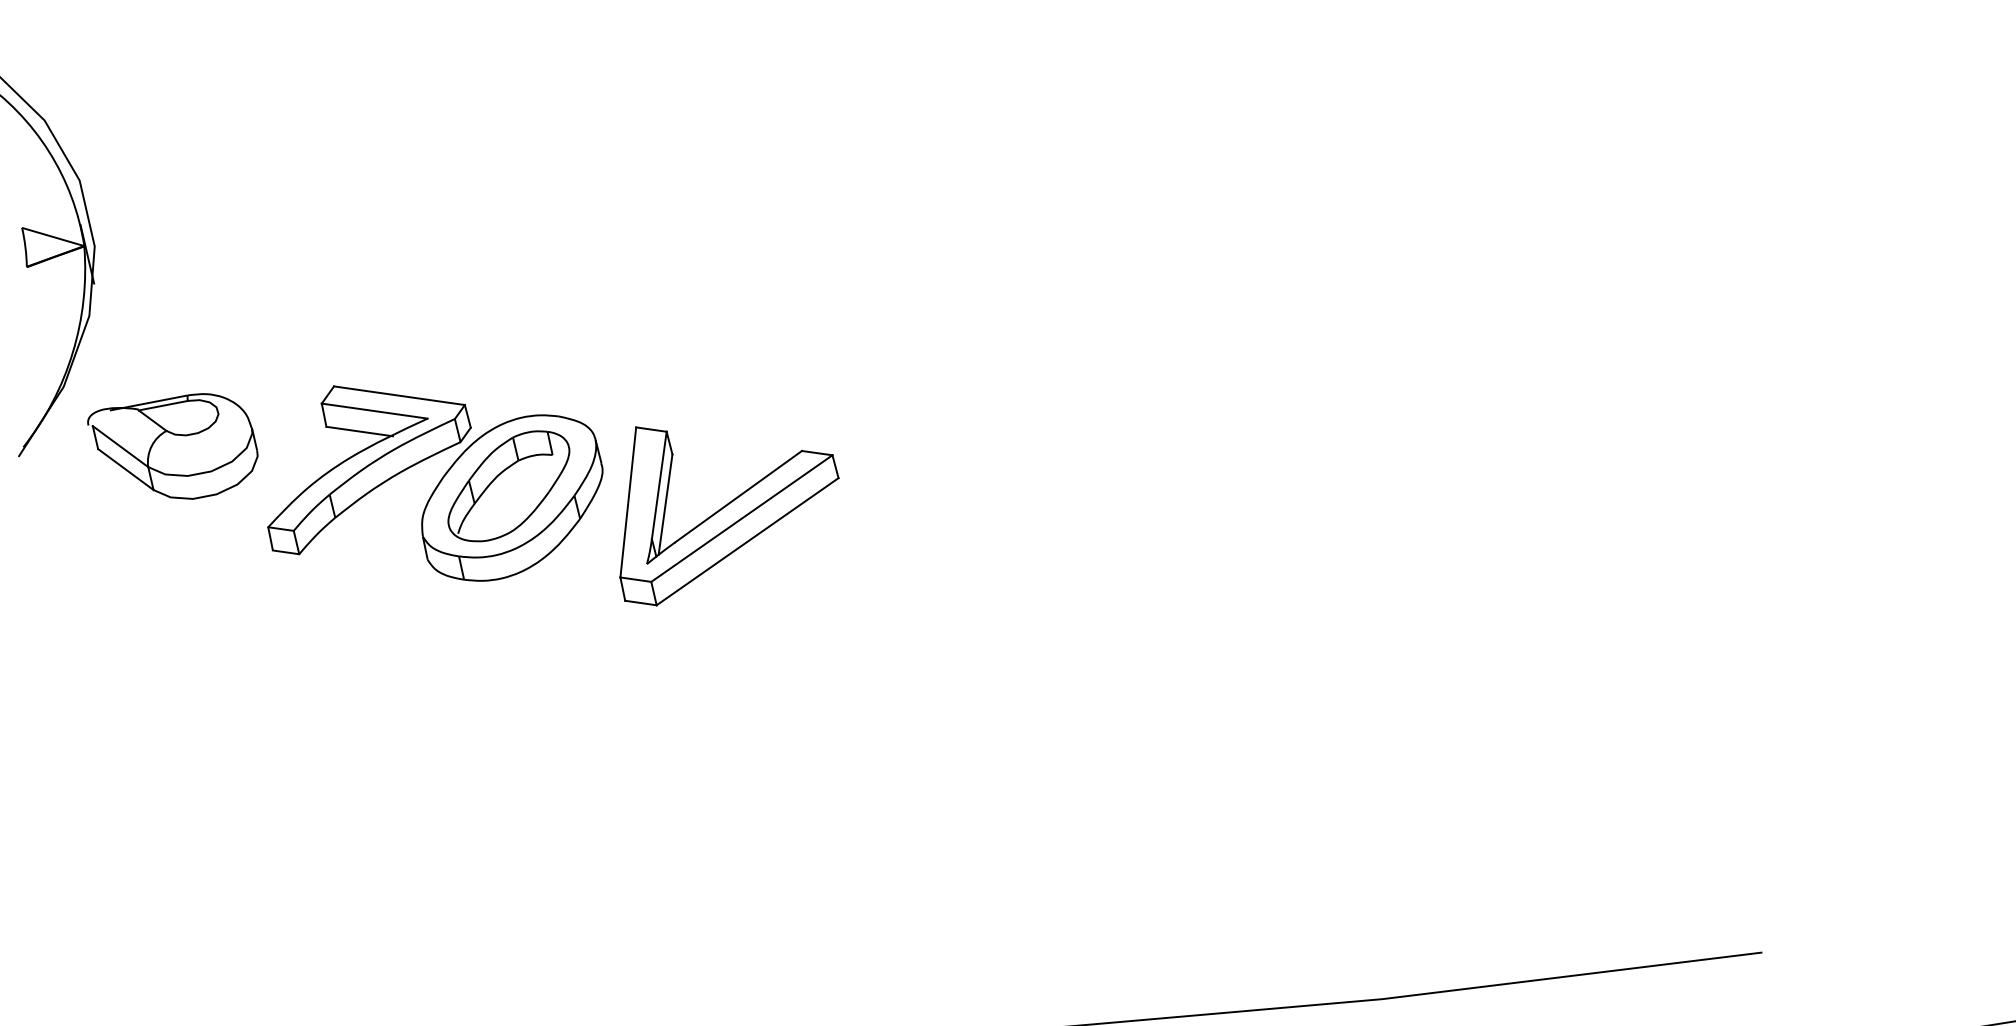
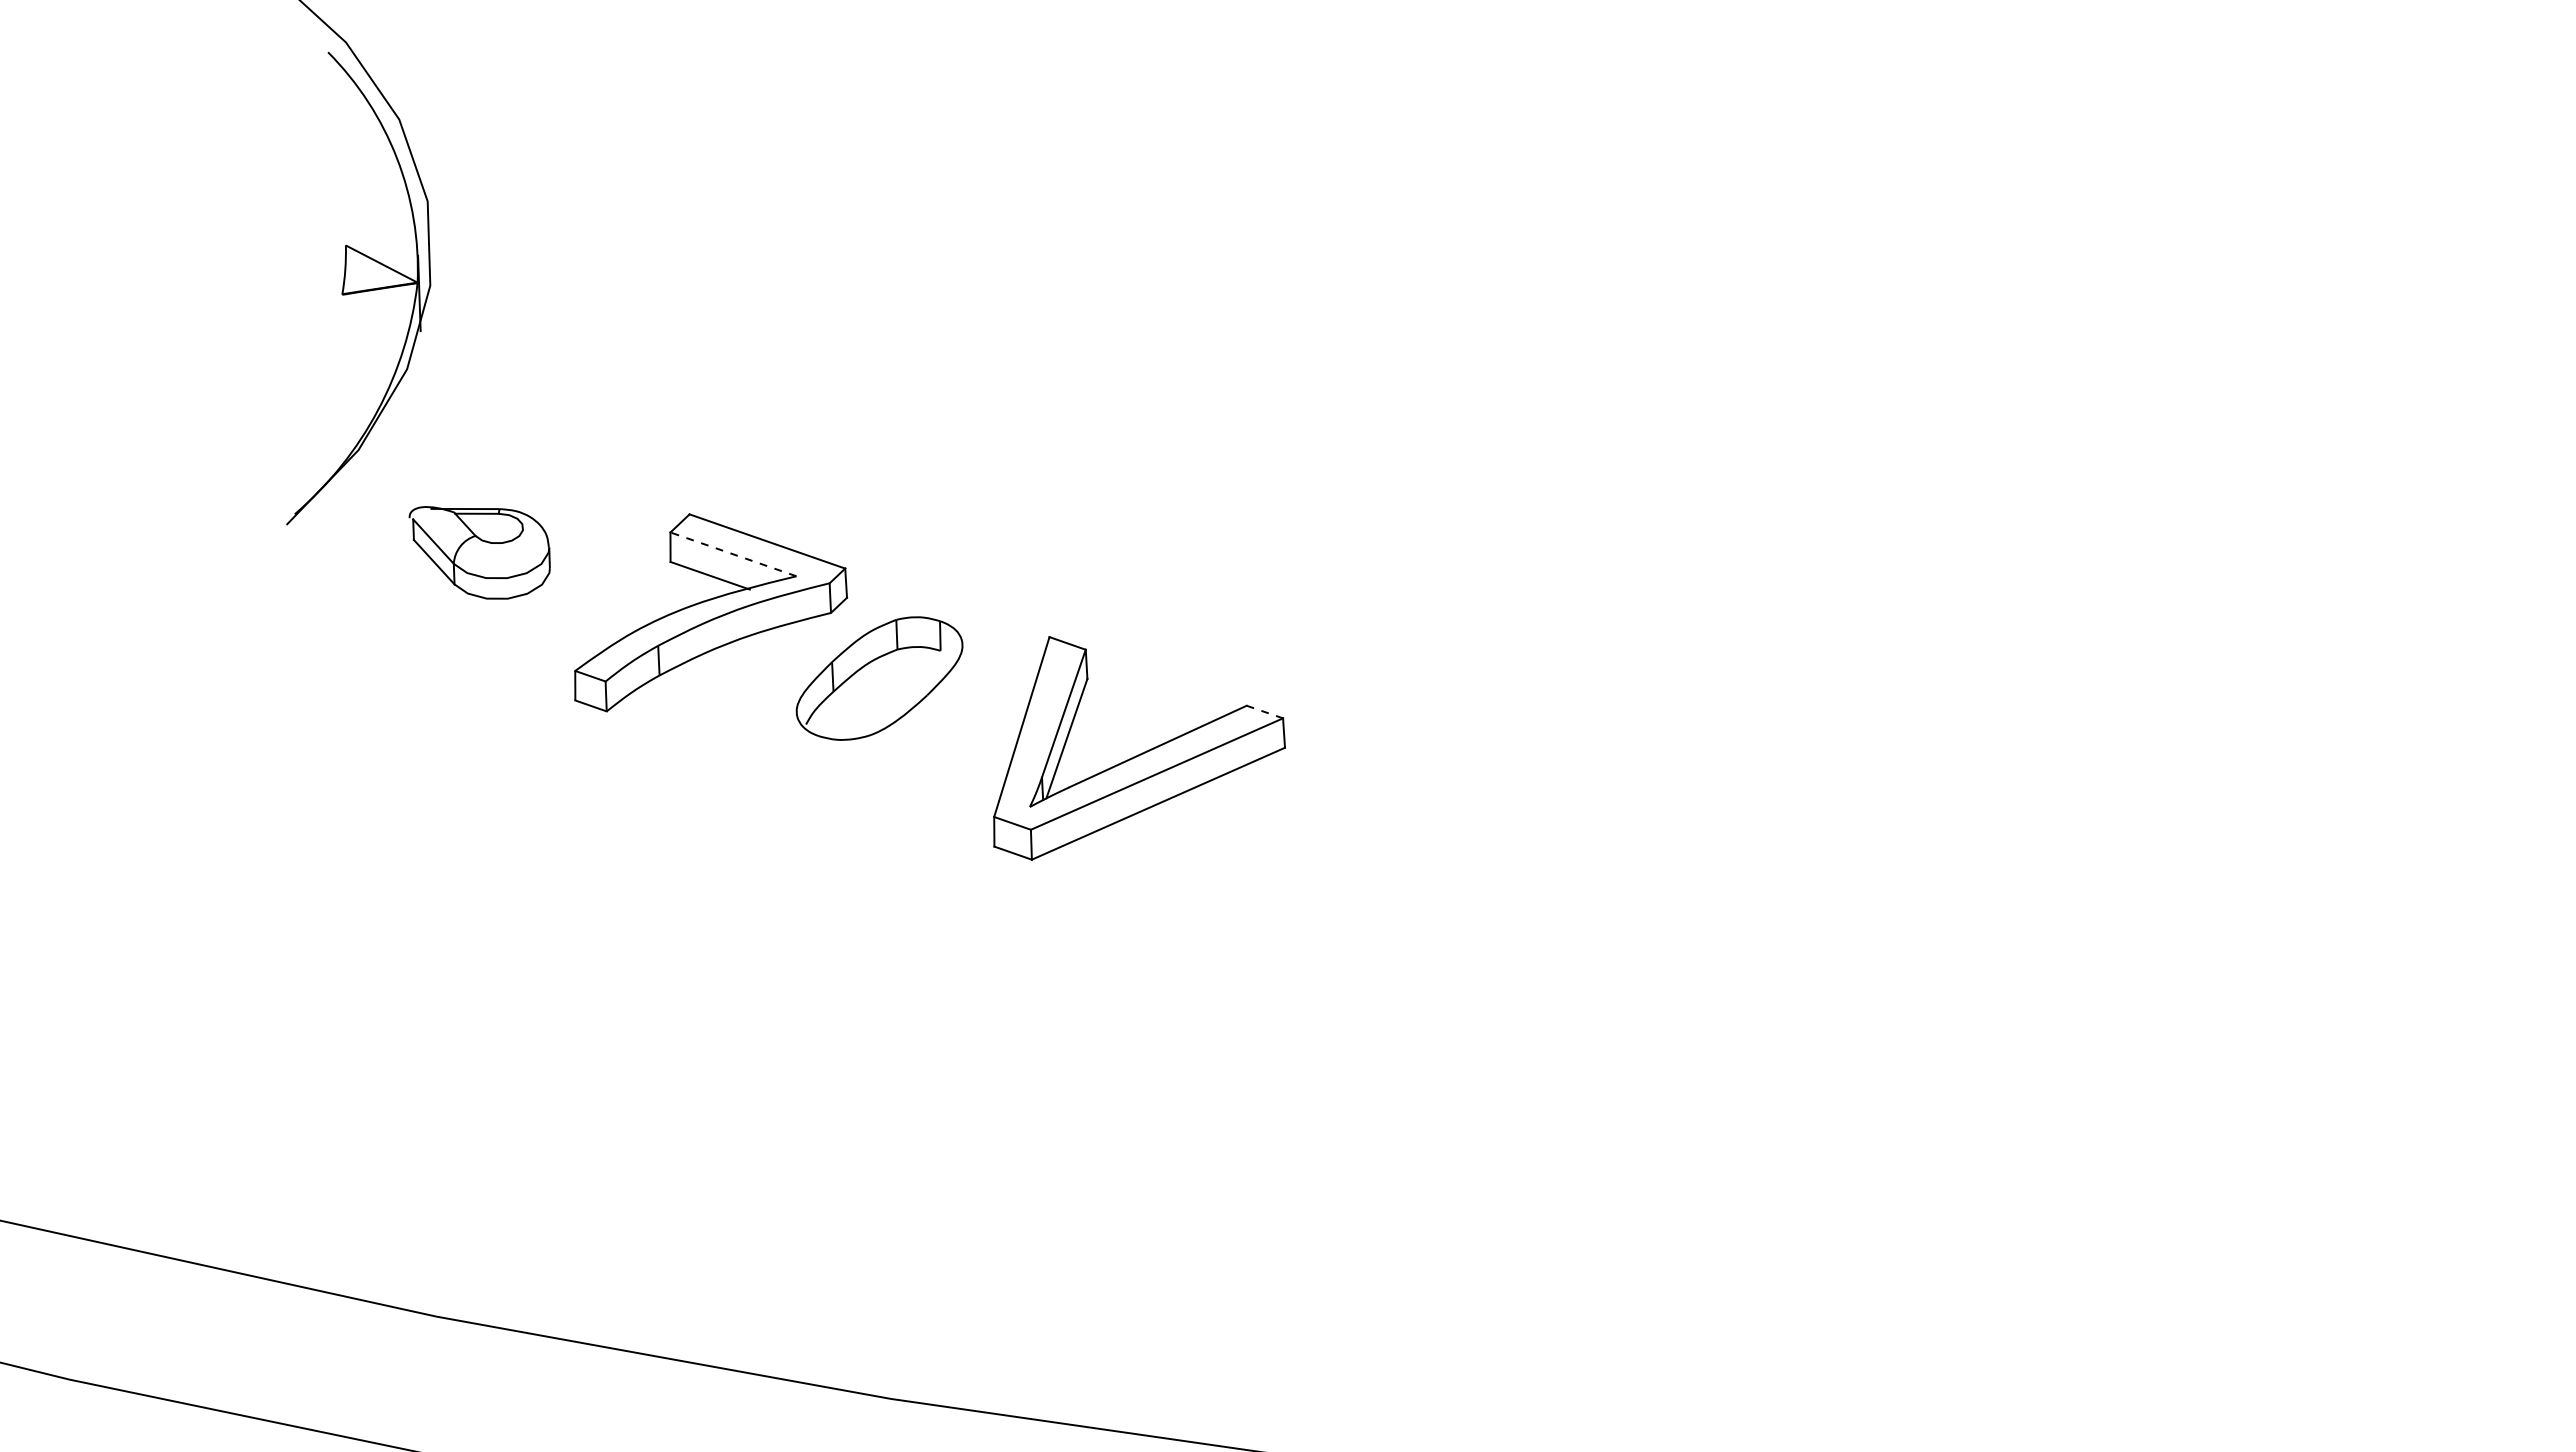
line: (374, 411) -> (733, 554), solid -> dashed
part: (174, 448) -> (479, 552), size x0.7
line: (817, 453) -> (1265, 712), solid -> dashed
part: (511, 497) -> (880, 693), removed

